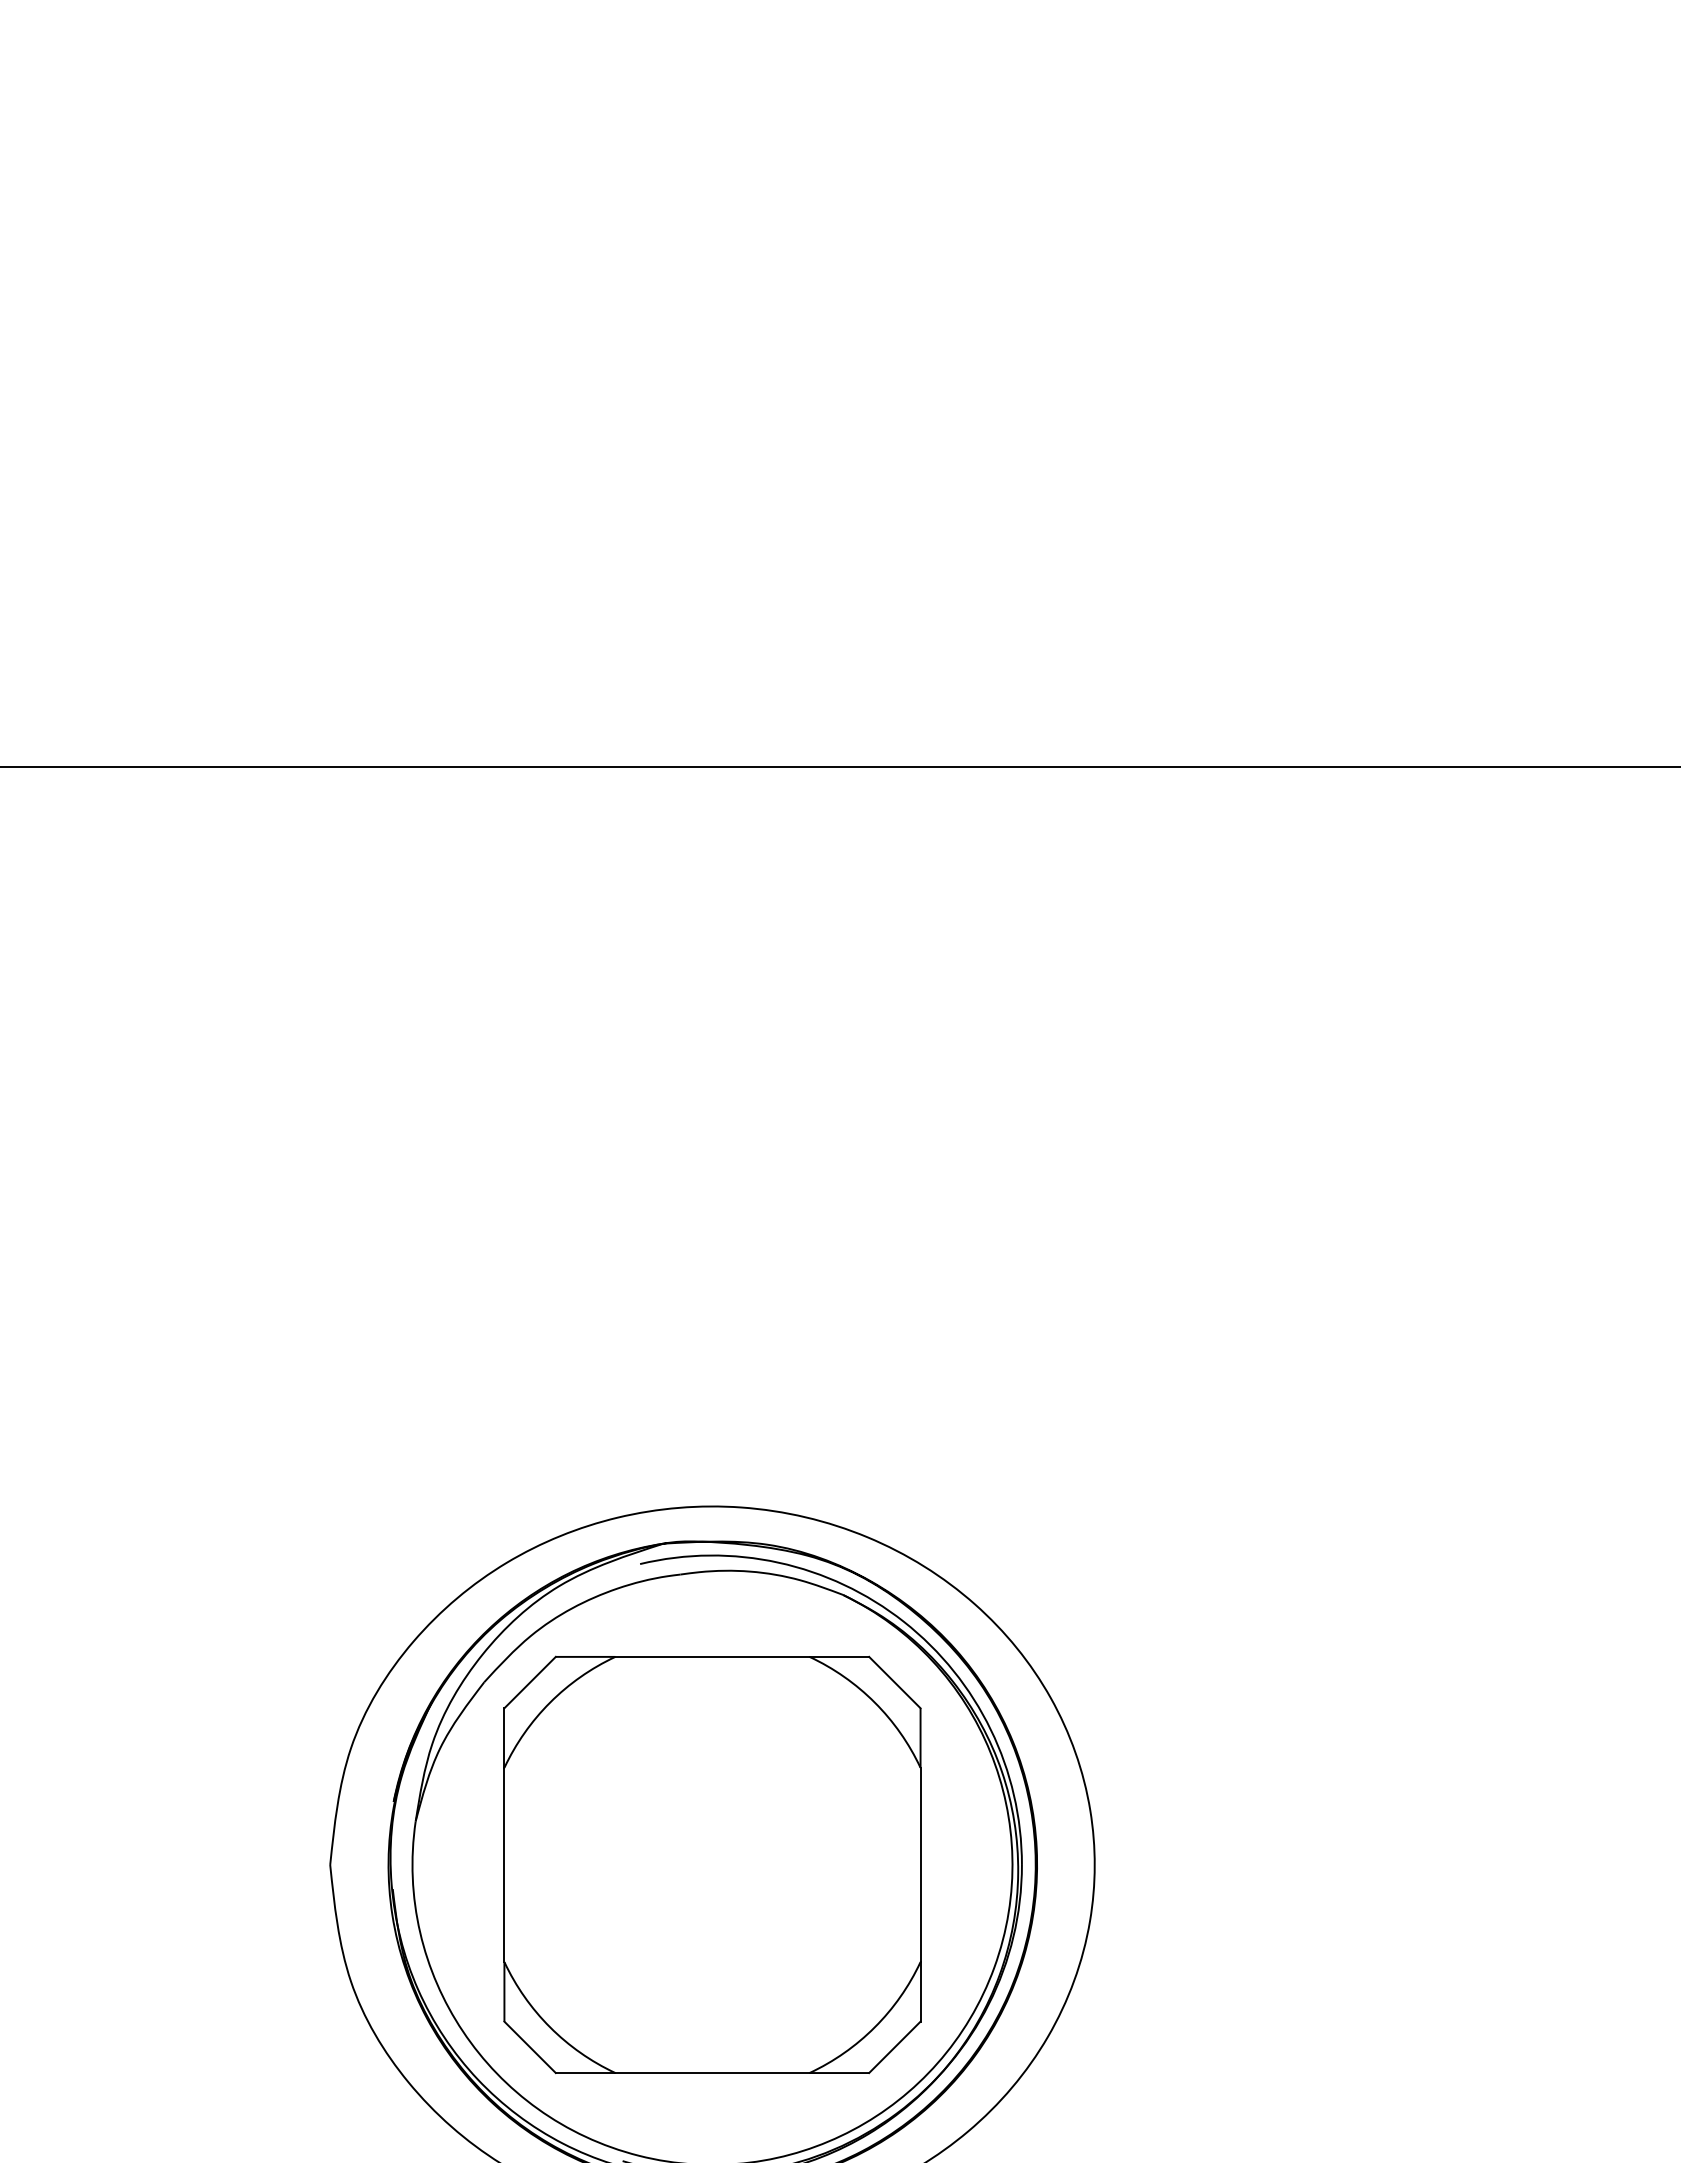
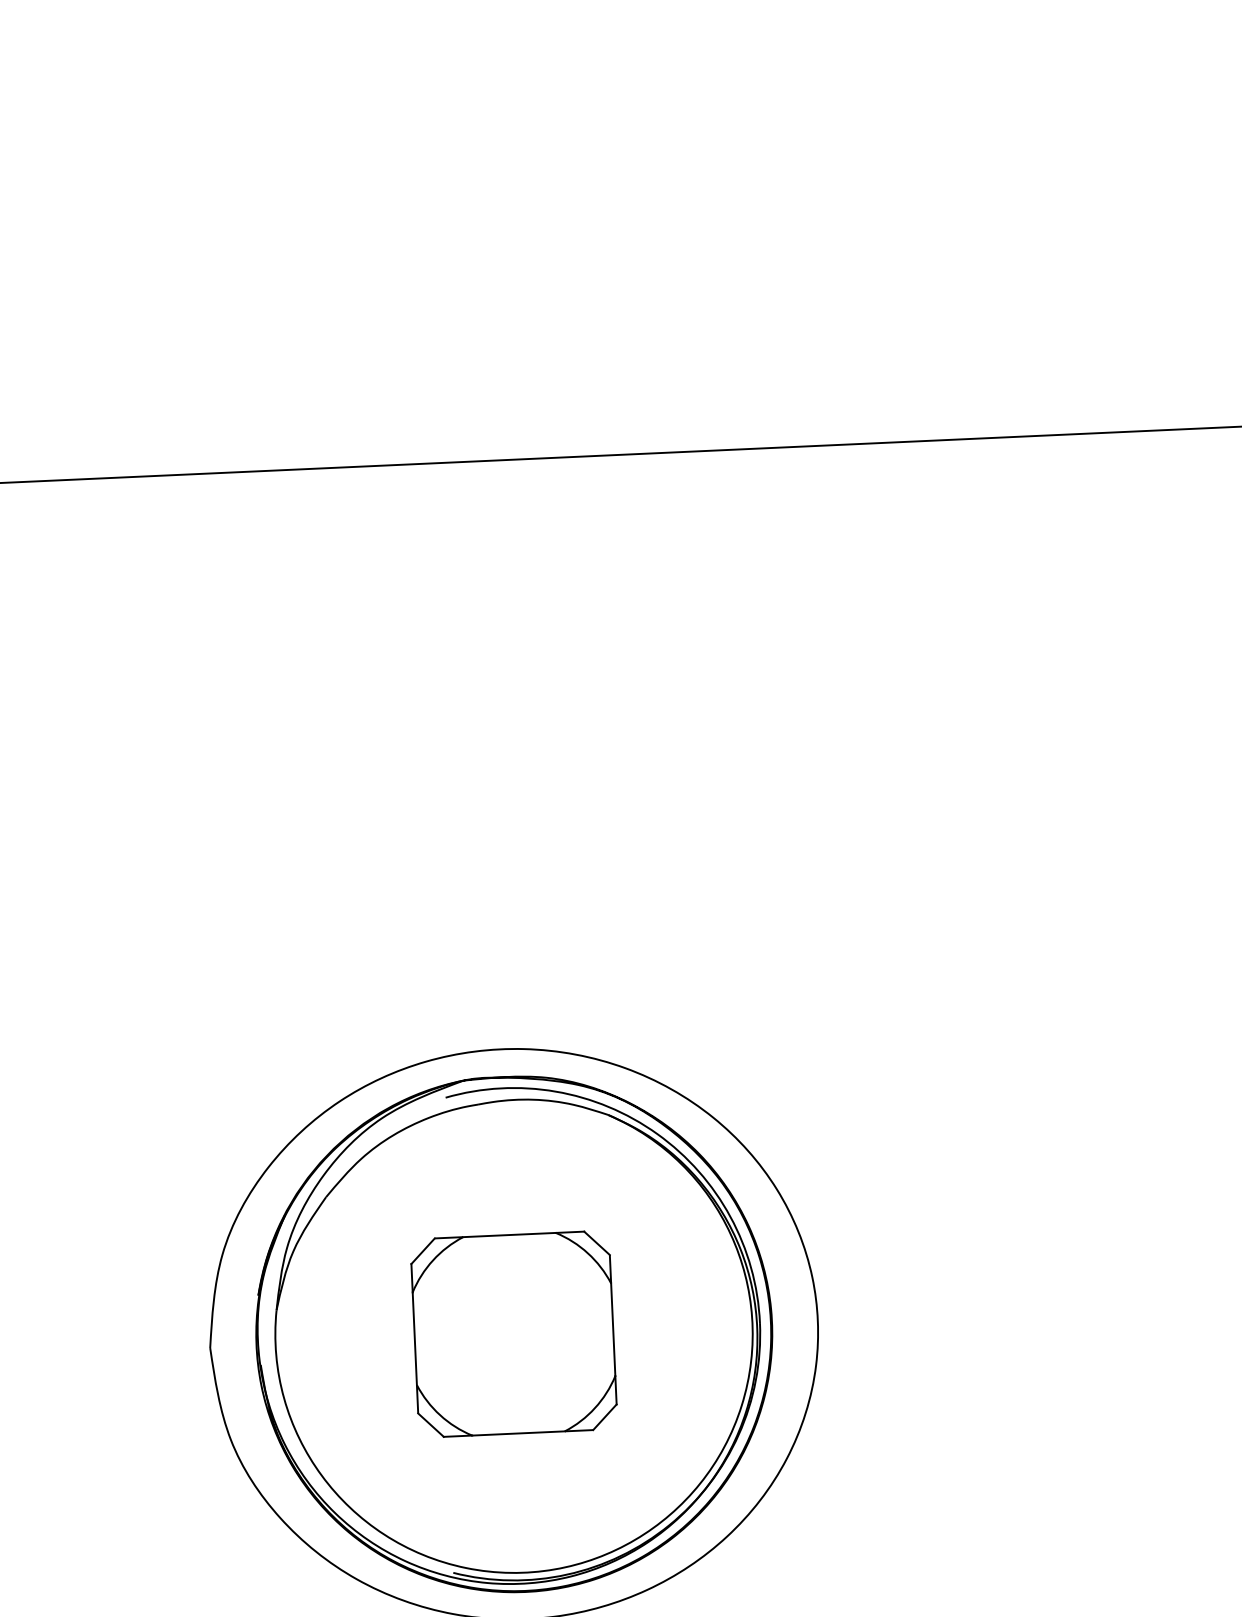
part: (712, 1864) -> (514, 1333), size x0.6

